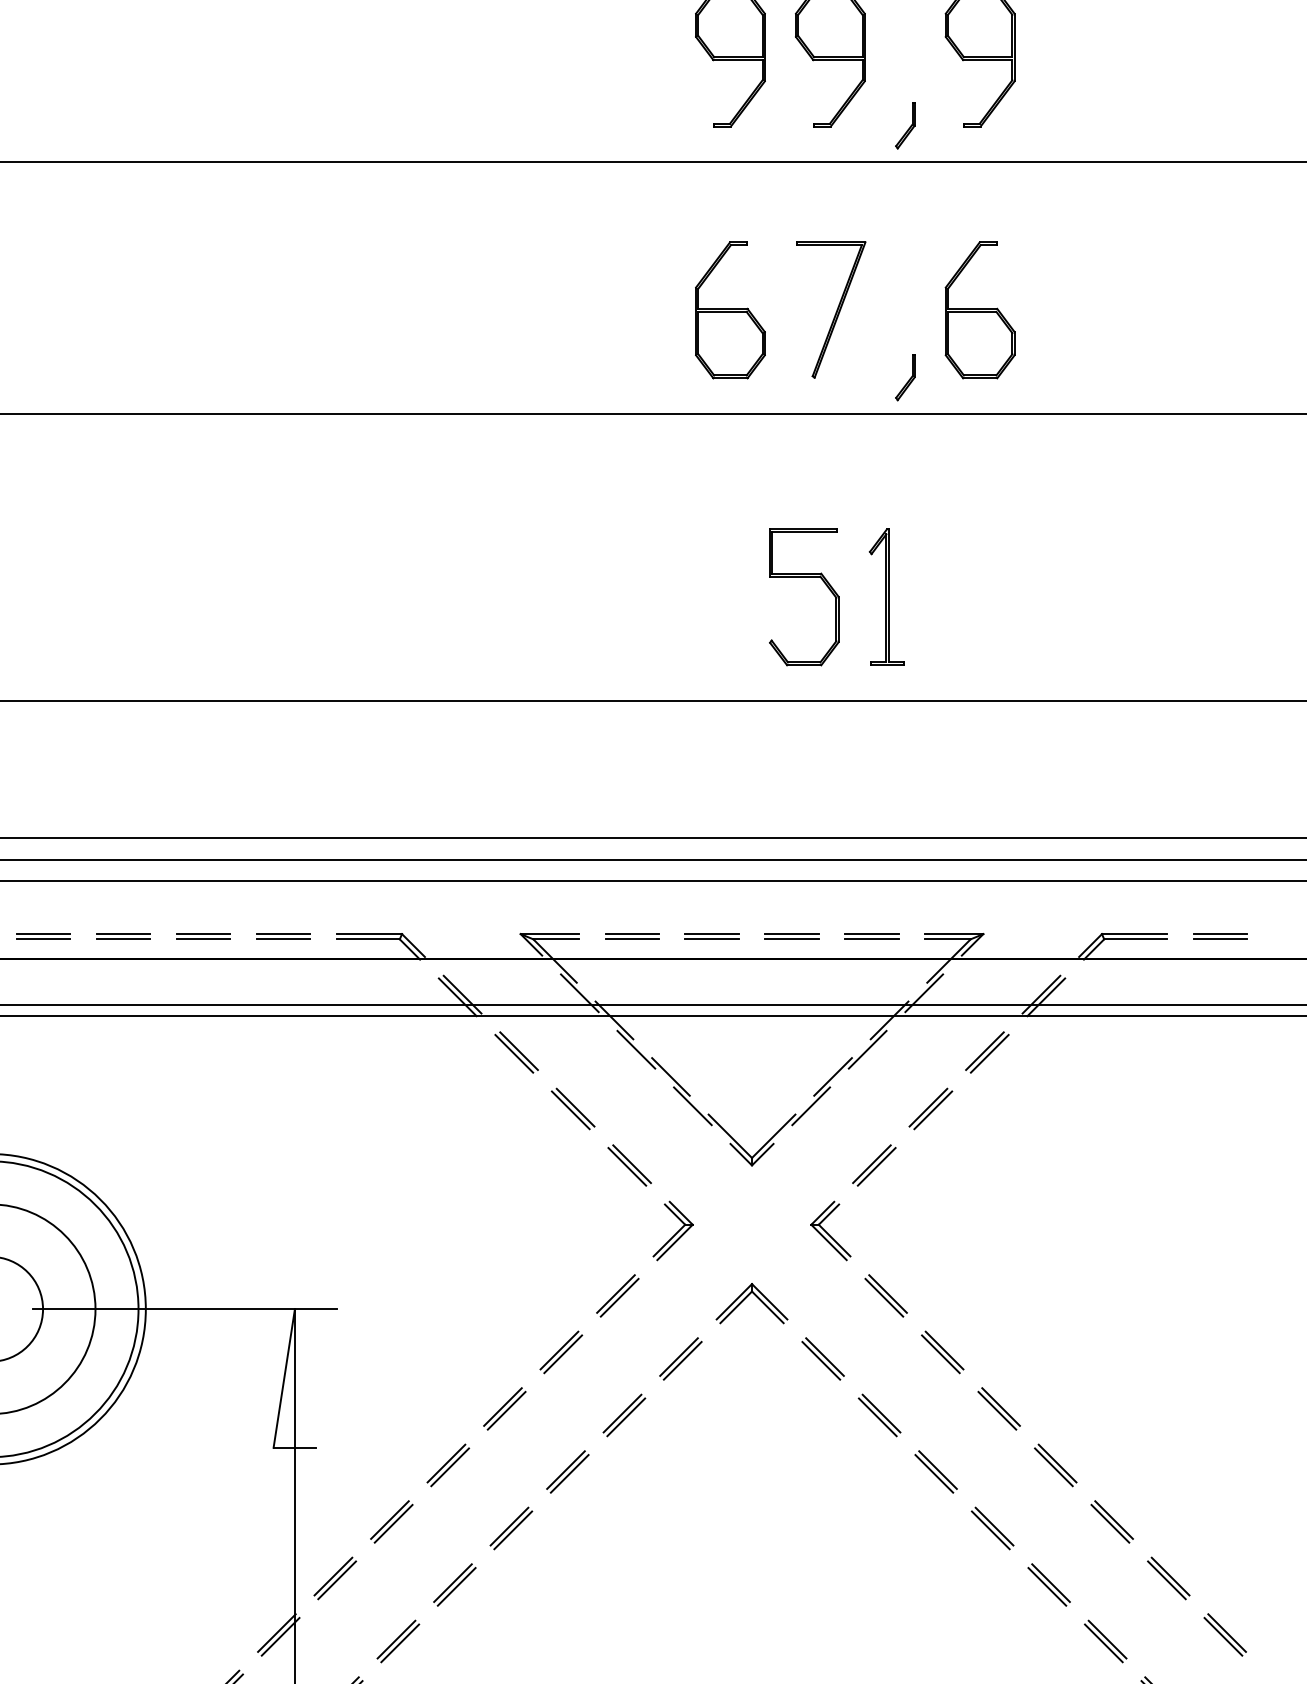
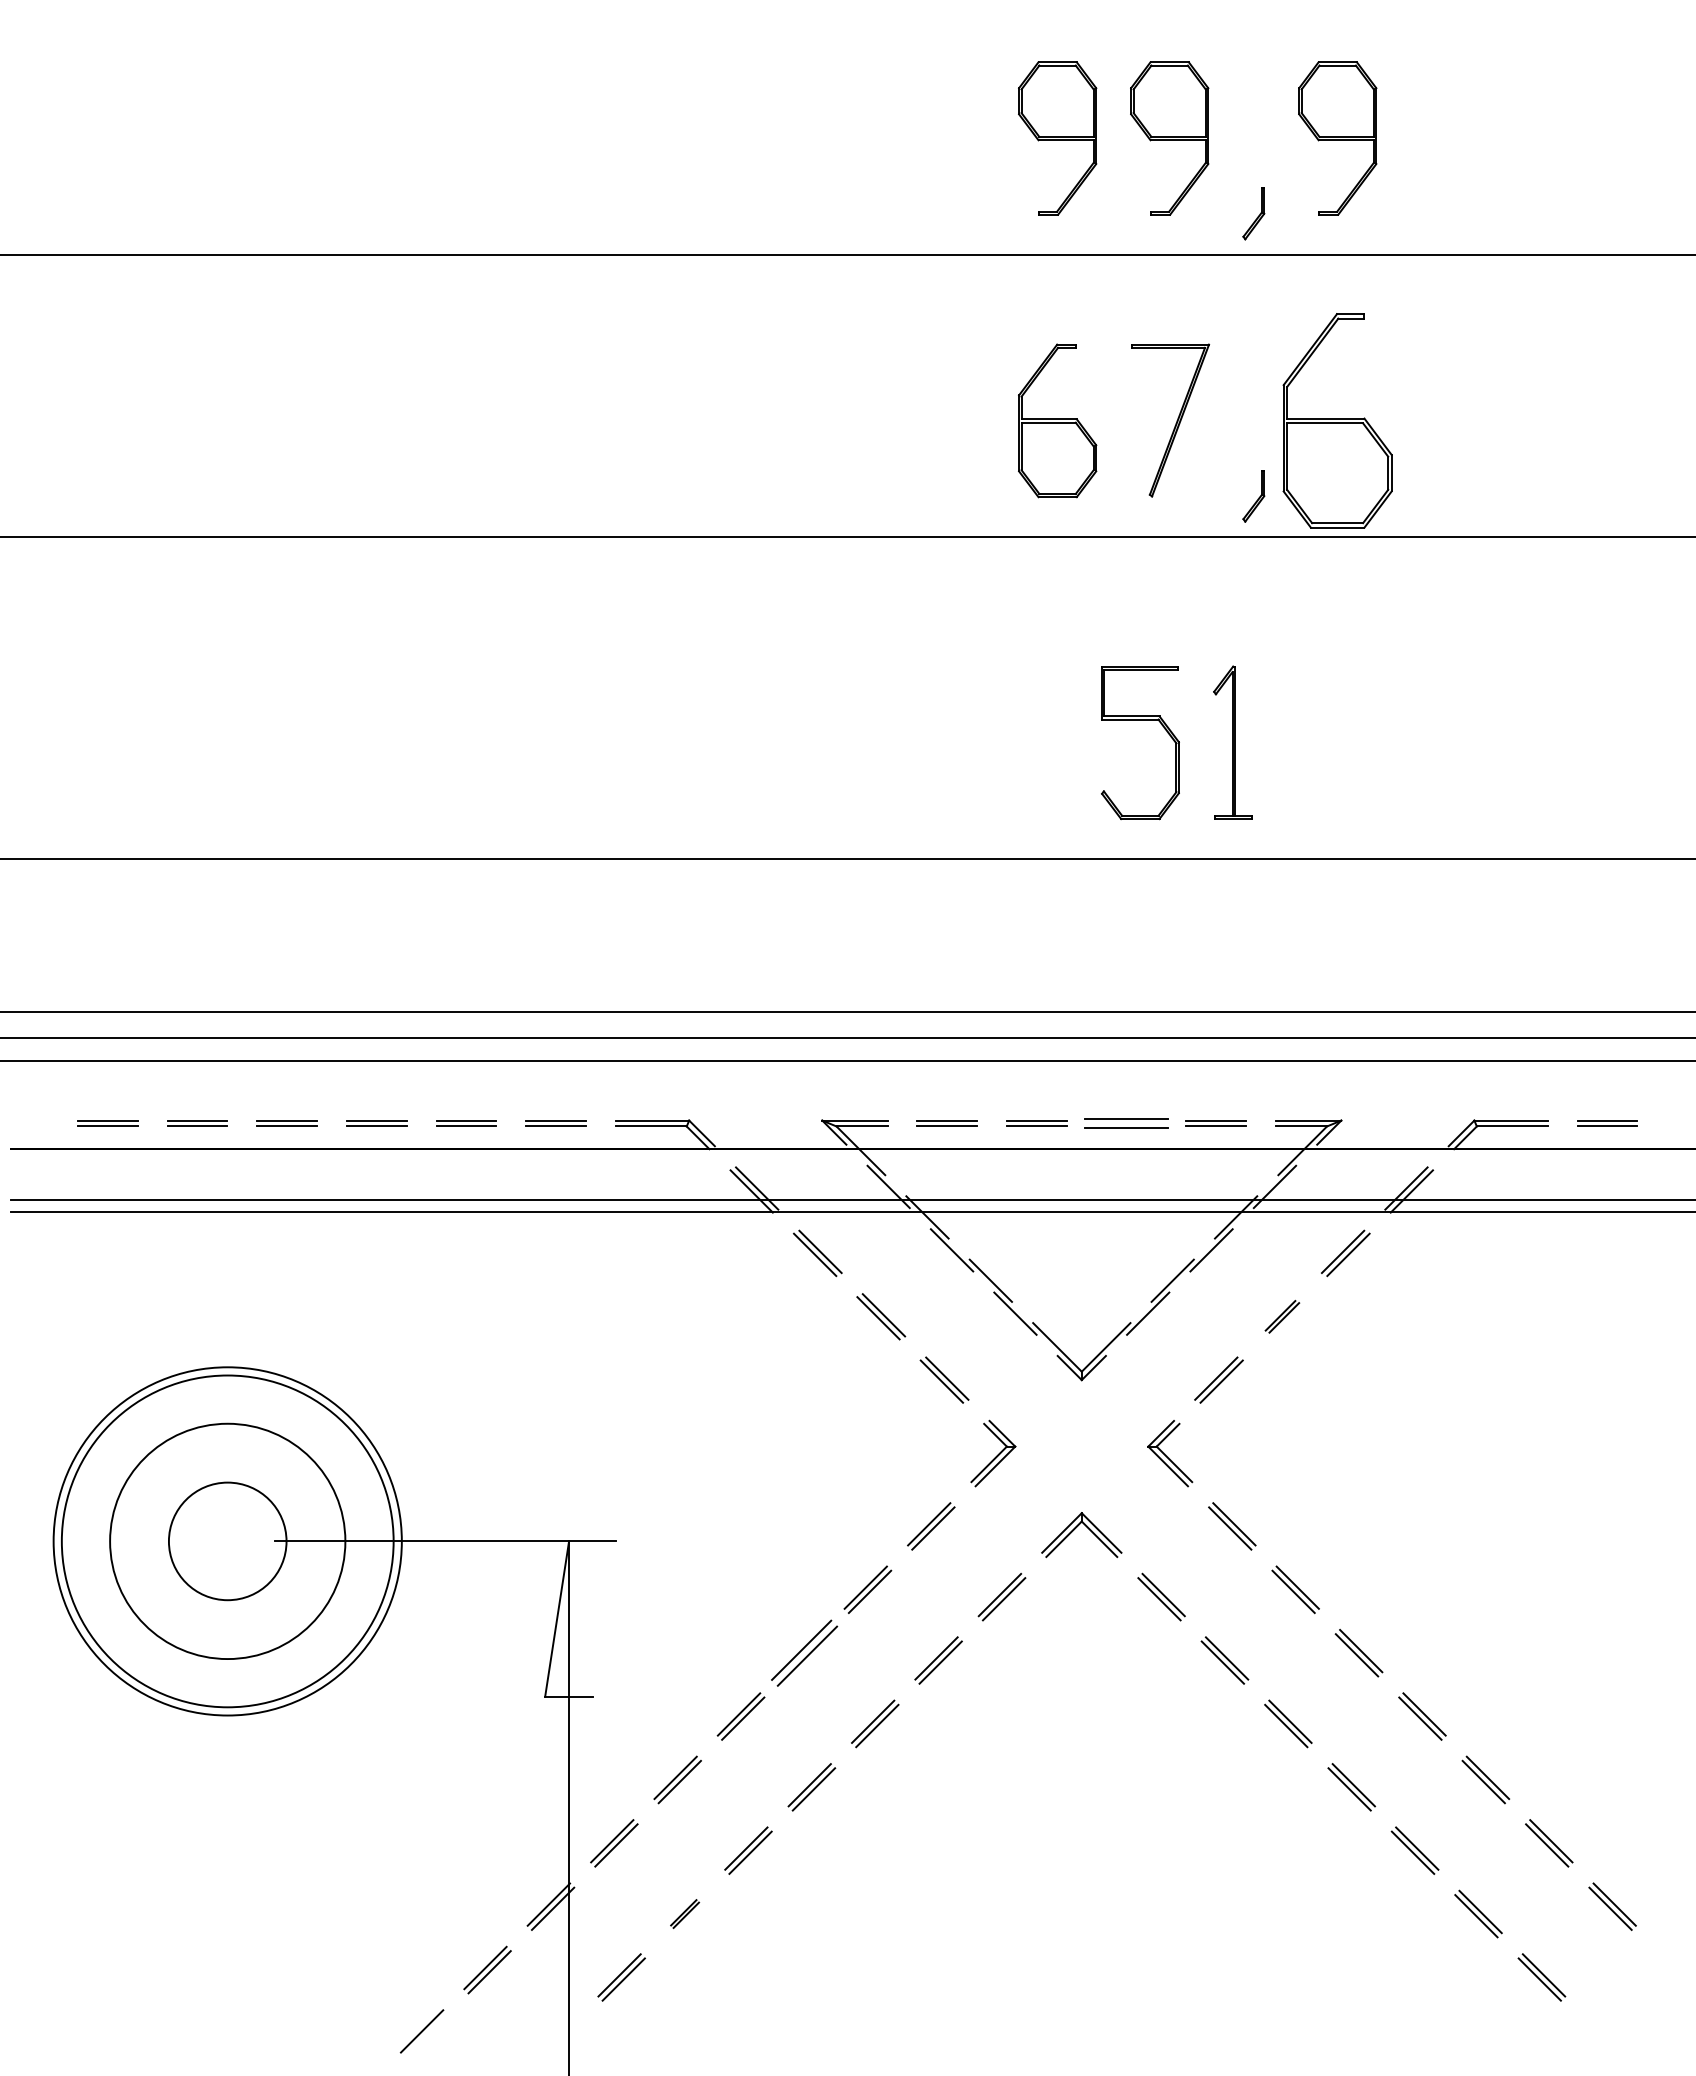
part: (979, 309) -> (1337, 420), size x1.4
part: (791, 936) -> (1126, 1123), size x1.4
part: (930, 1108) -> (1282, 1316), size x0.7
part: (504, 1408) -> (804, 1652), size x1.4
part: (397, 1640) -> (684, 1913), size x0.6

